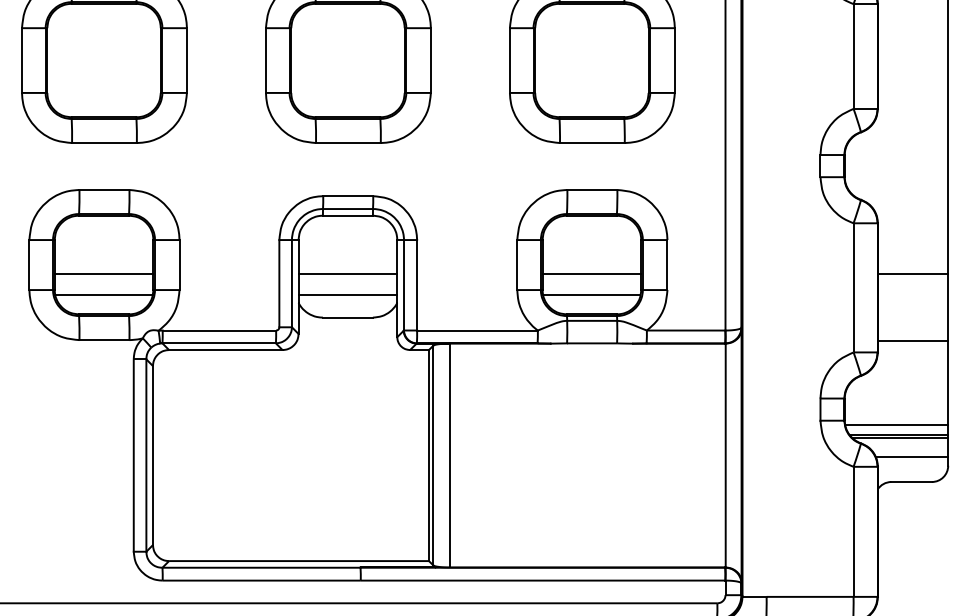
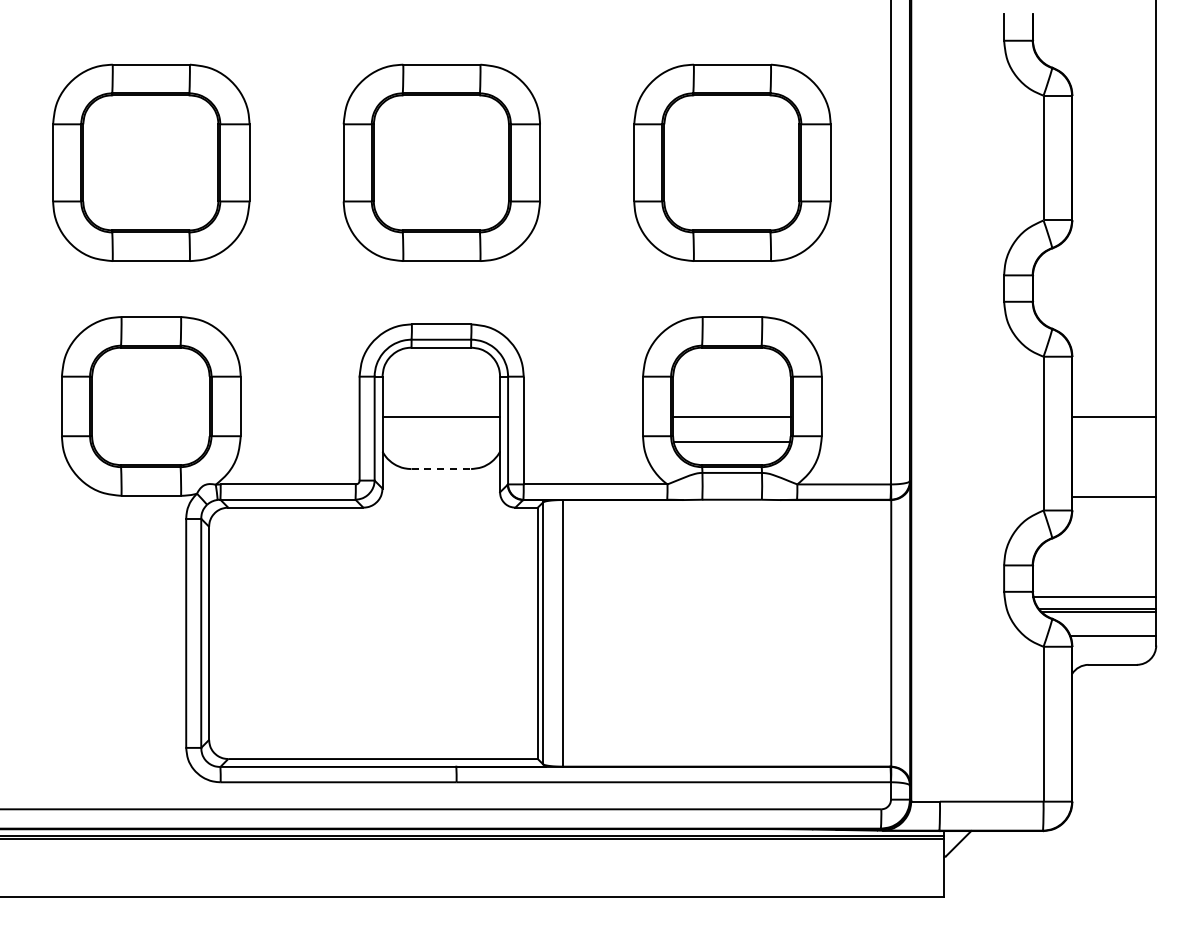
line: (103, 273) -> (150, 416), removed
line: (103, 295) -> (150, 442), removed
line: (348, 295) -> (441, 442), removed
line: (348, 317) -> (441, 469), solid -> dashed

